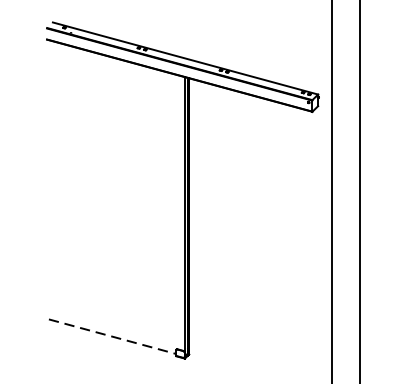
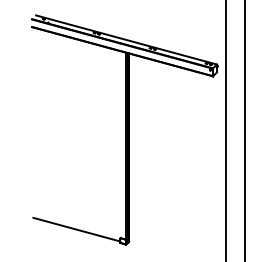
line: (113, 336) -> (77, 229), dashed -> solid

